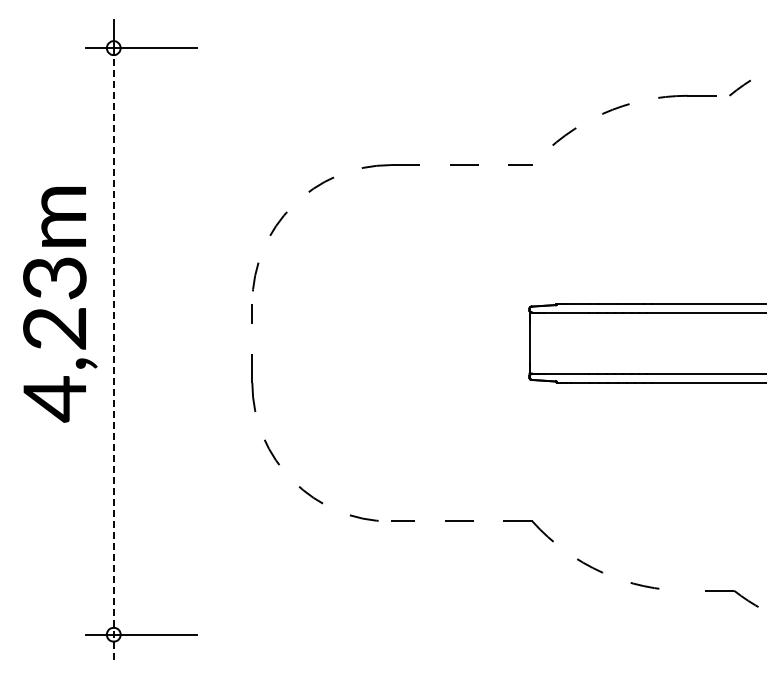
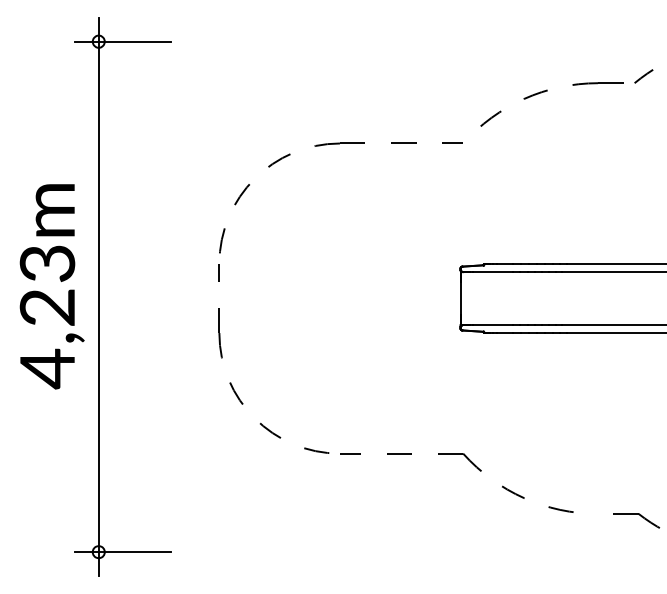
text: (60, 304) -> (52, 286), moved
line: (113, 355) -> (98, 309), dashed -> solid

